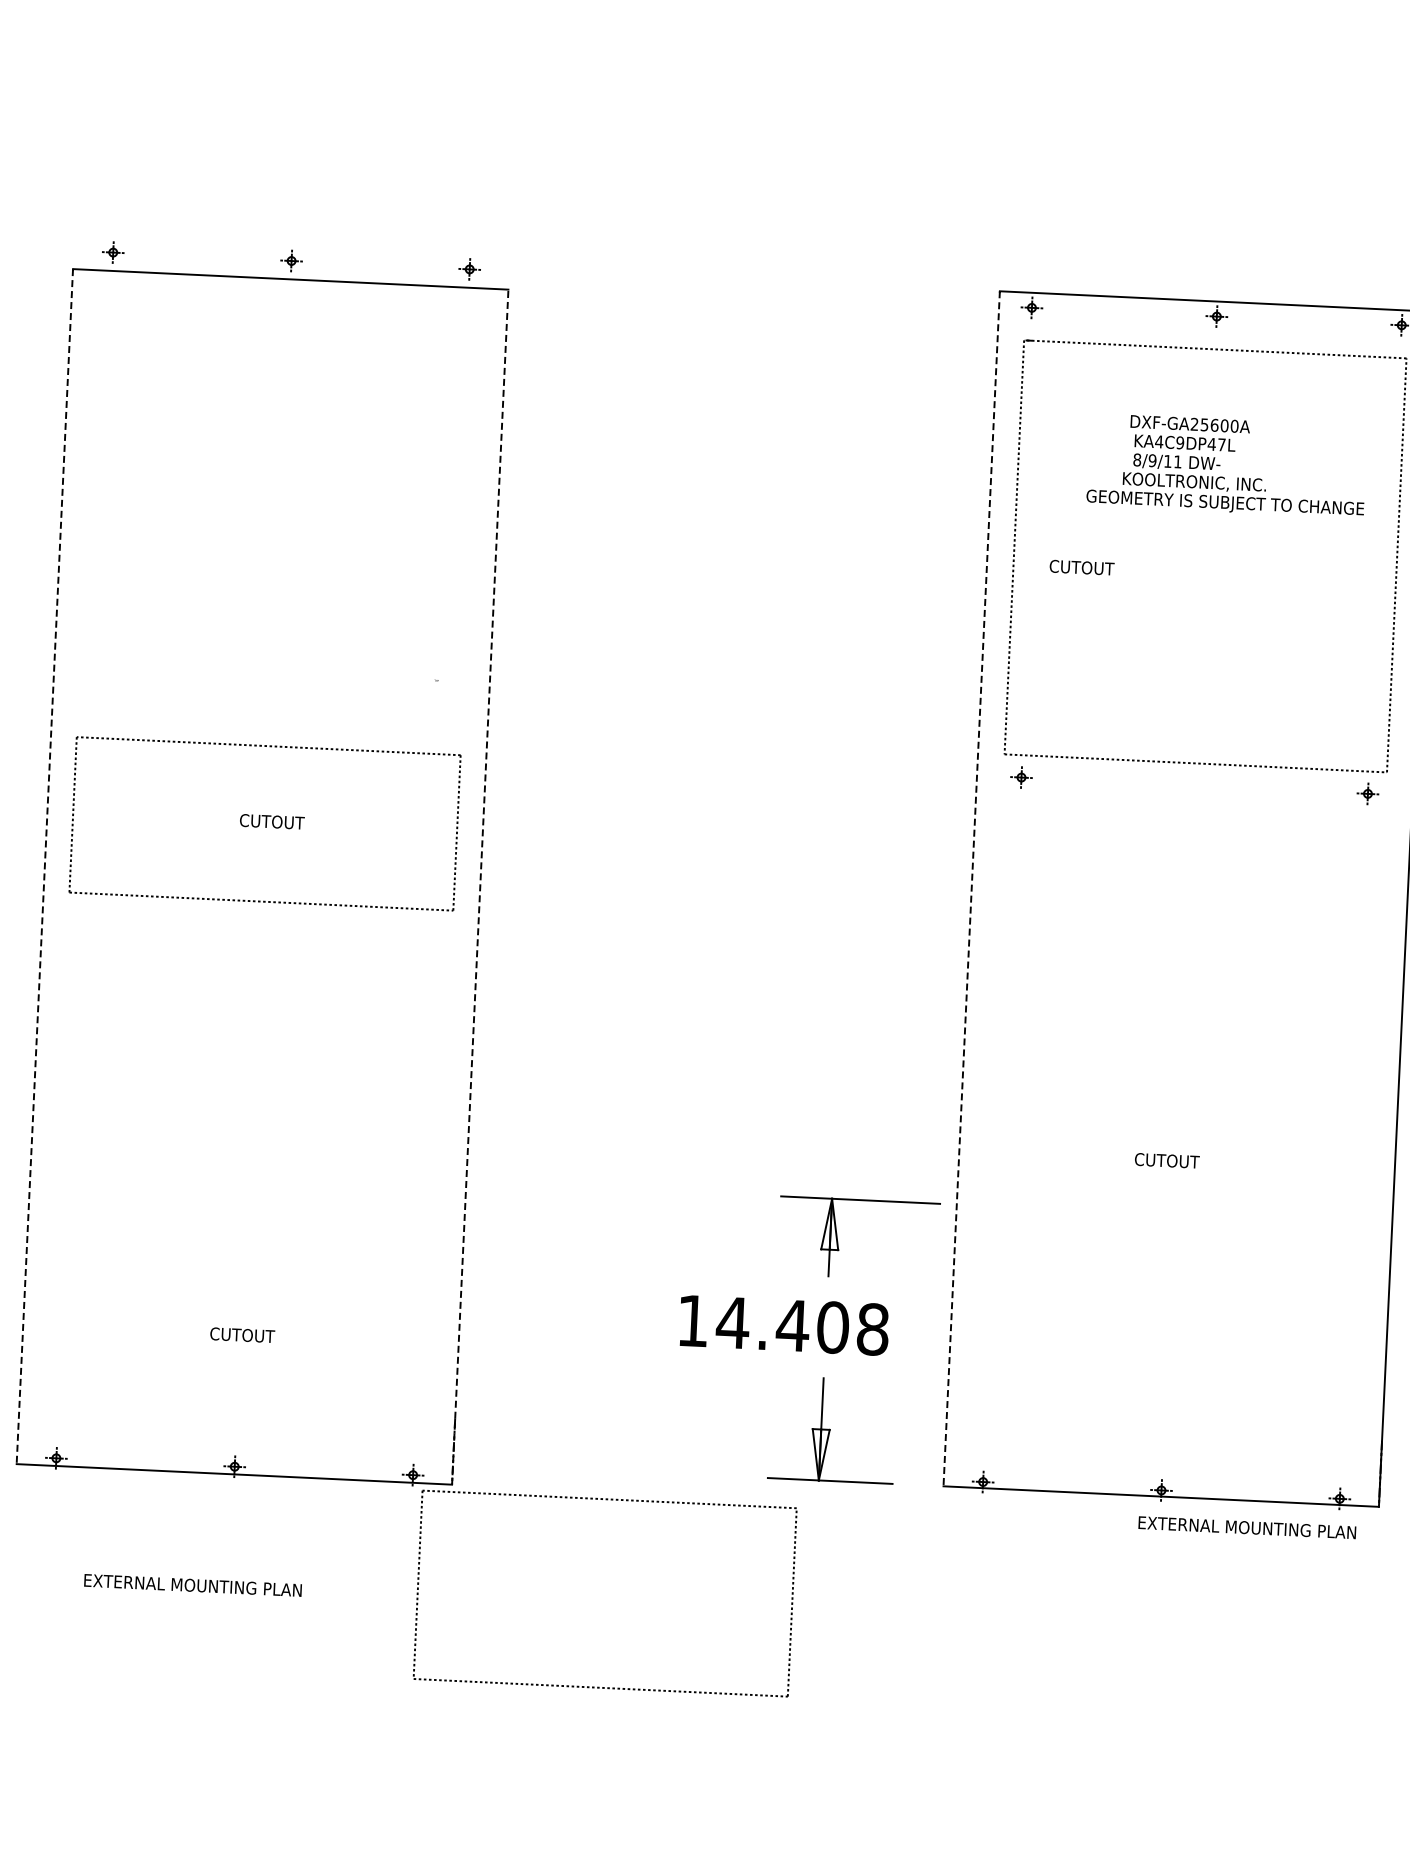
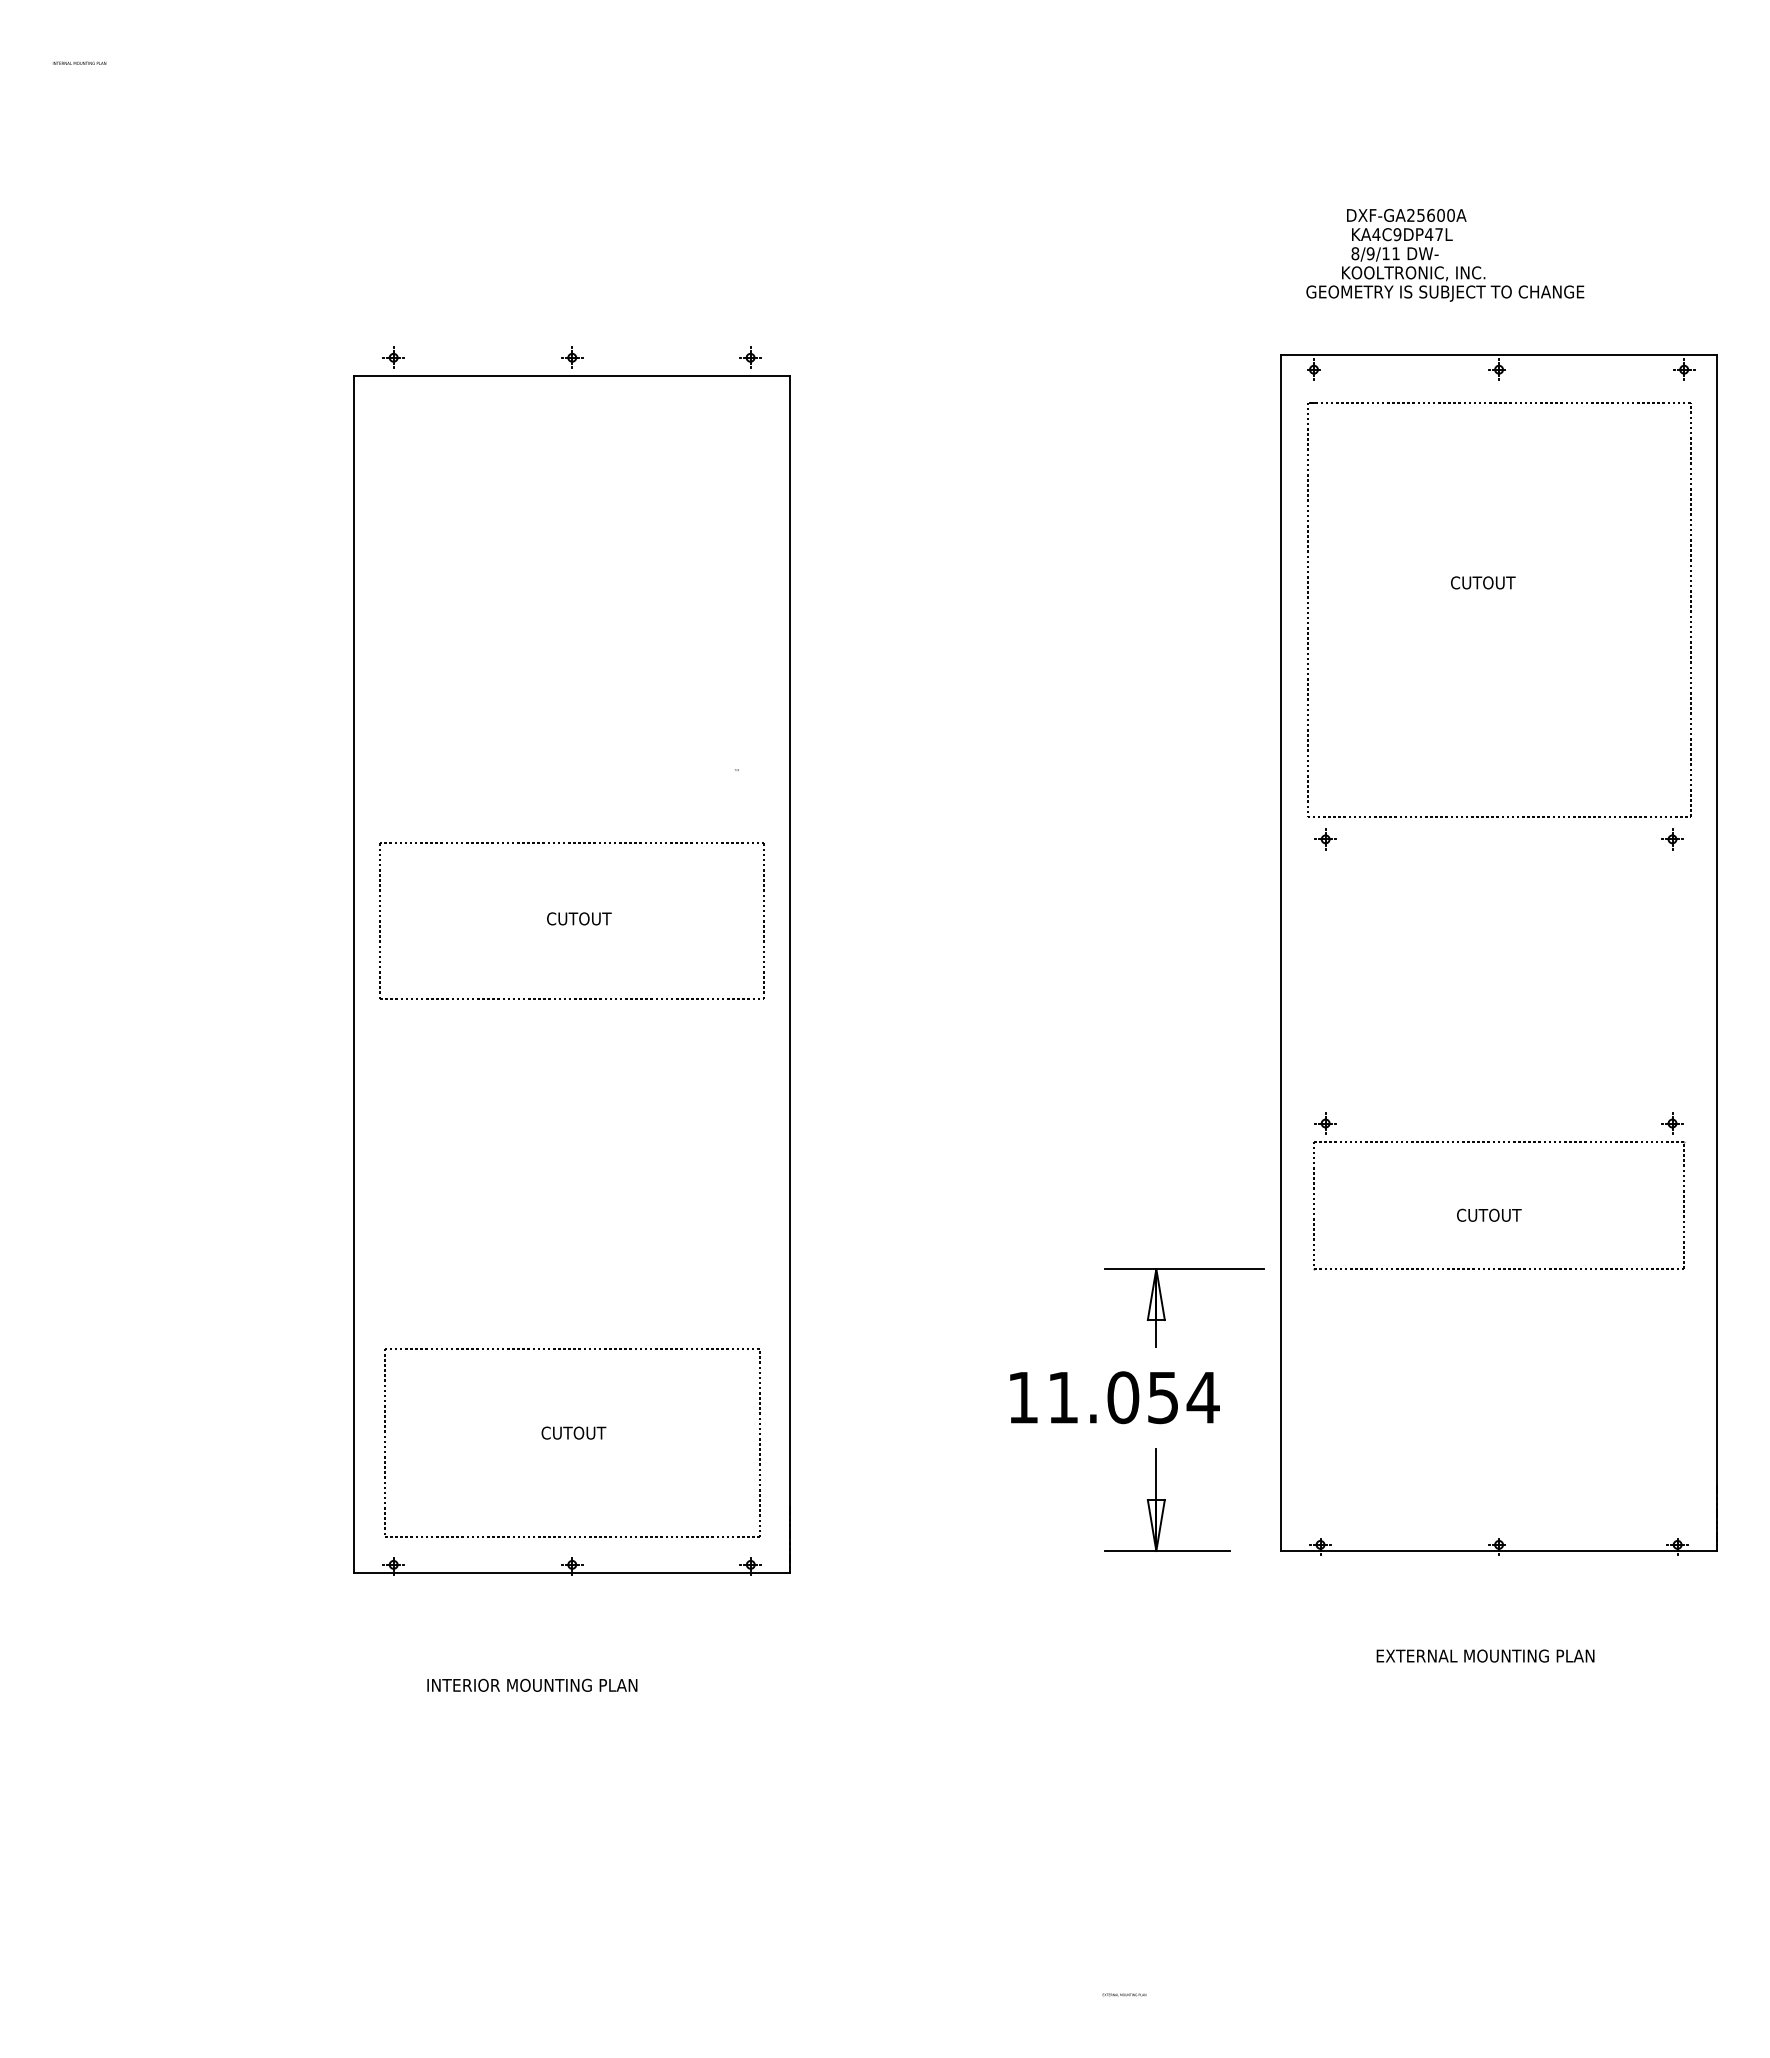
text: (1227, 466) -> (1445, 255), moved
text: (1082, 567) -> (1483, 582), moved
line: (45, 866) -> (354, 974), dashed -> solid
line: (480, 886) -> (790, 973), dashed -> solid
line: (972, 889) -> (1281, 953), dashed -> solid
part: (1180, 1088) -> (1499, 1142), added
text: (802, 1325) -> (1132, 1397), 14.408 -> 11.054
part: (610, 1500) -> (573, 1349), moved
text: (1247, 1527) -> (1485, 1655), moved
text: (193, 1584) -> (536, 1684), EXTERNAL MOUNTING PLAN -> INTERIOR MOUNTING PLAN

